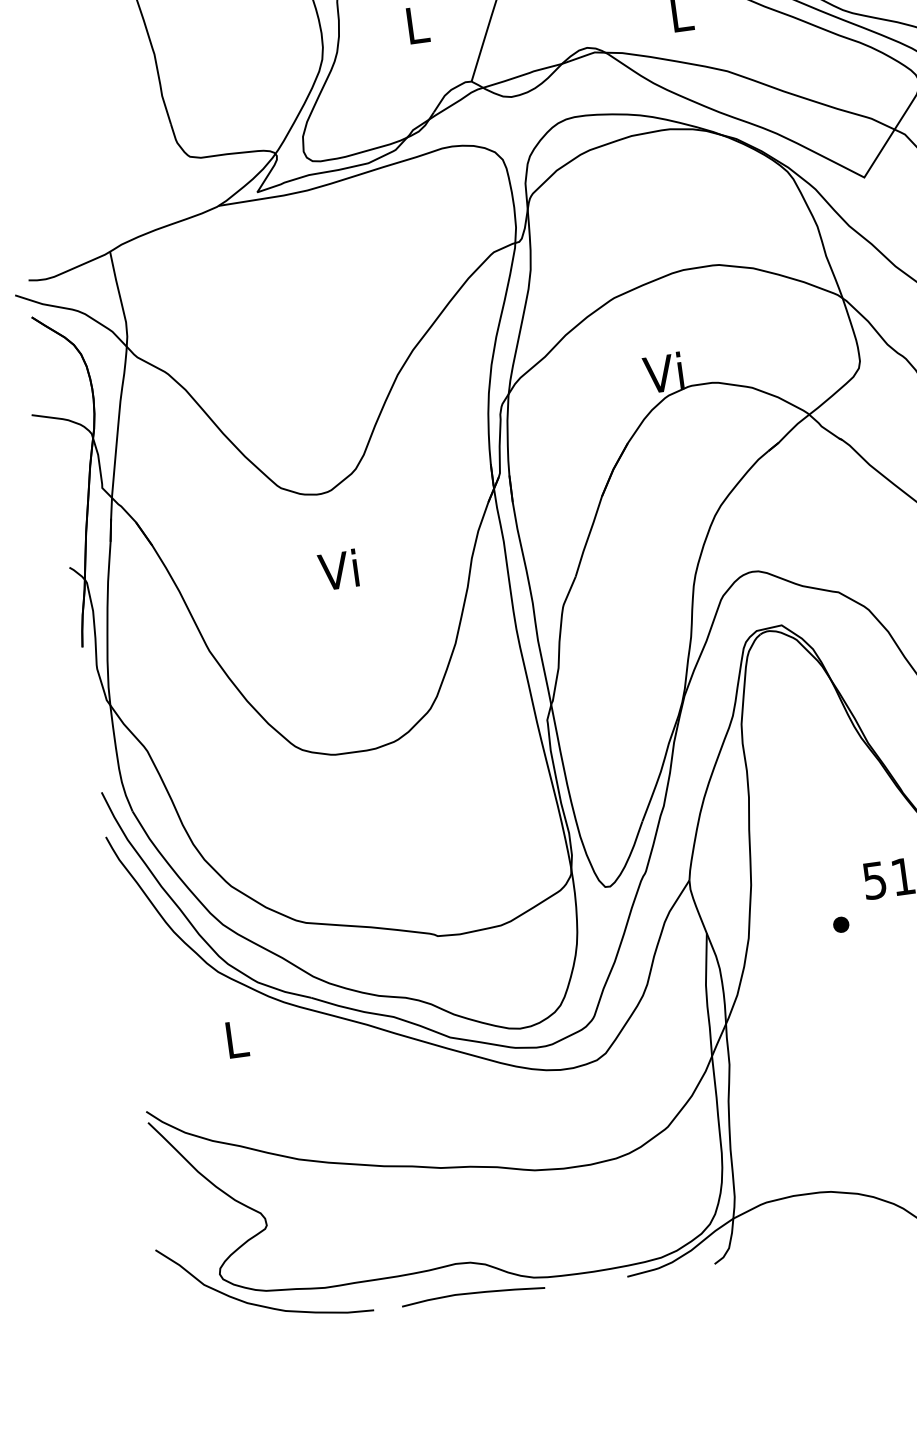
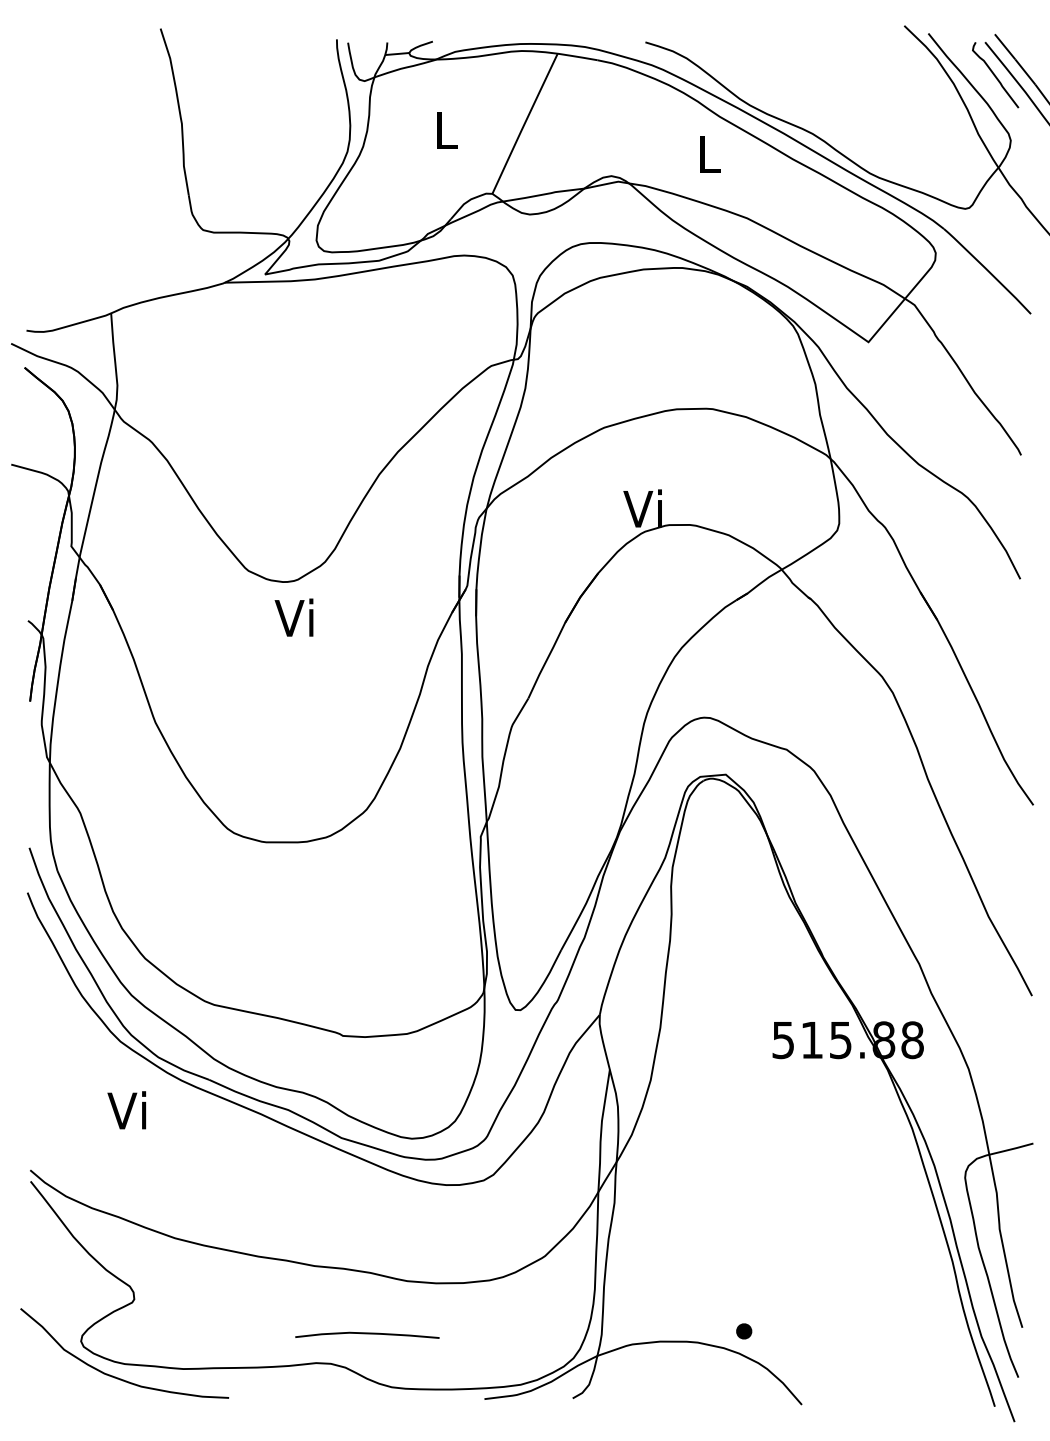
text: (337, 569) -> (293, 617), moved
part: (841, 924) -> (744, 1331), moved
text: (233, 1039) -> (126, 1110), L -> Vi
curve: (473, 1294) -> (367, 1334), moved

